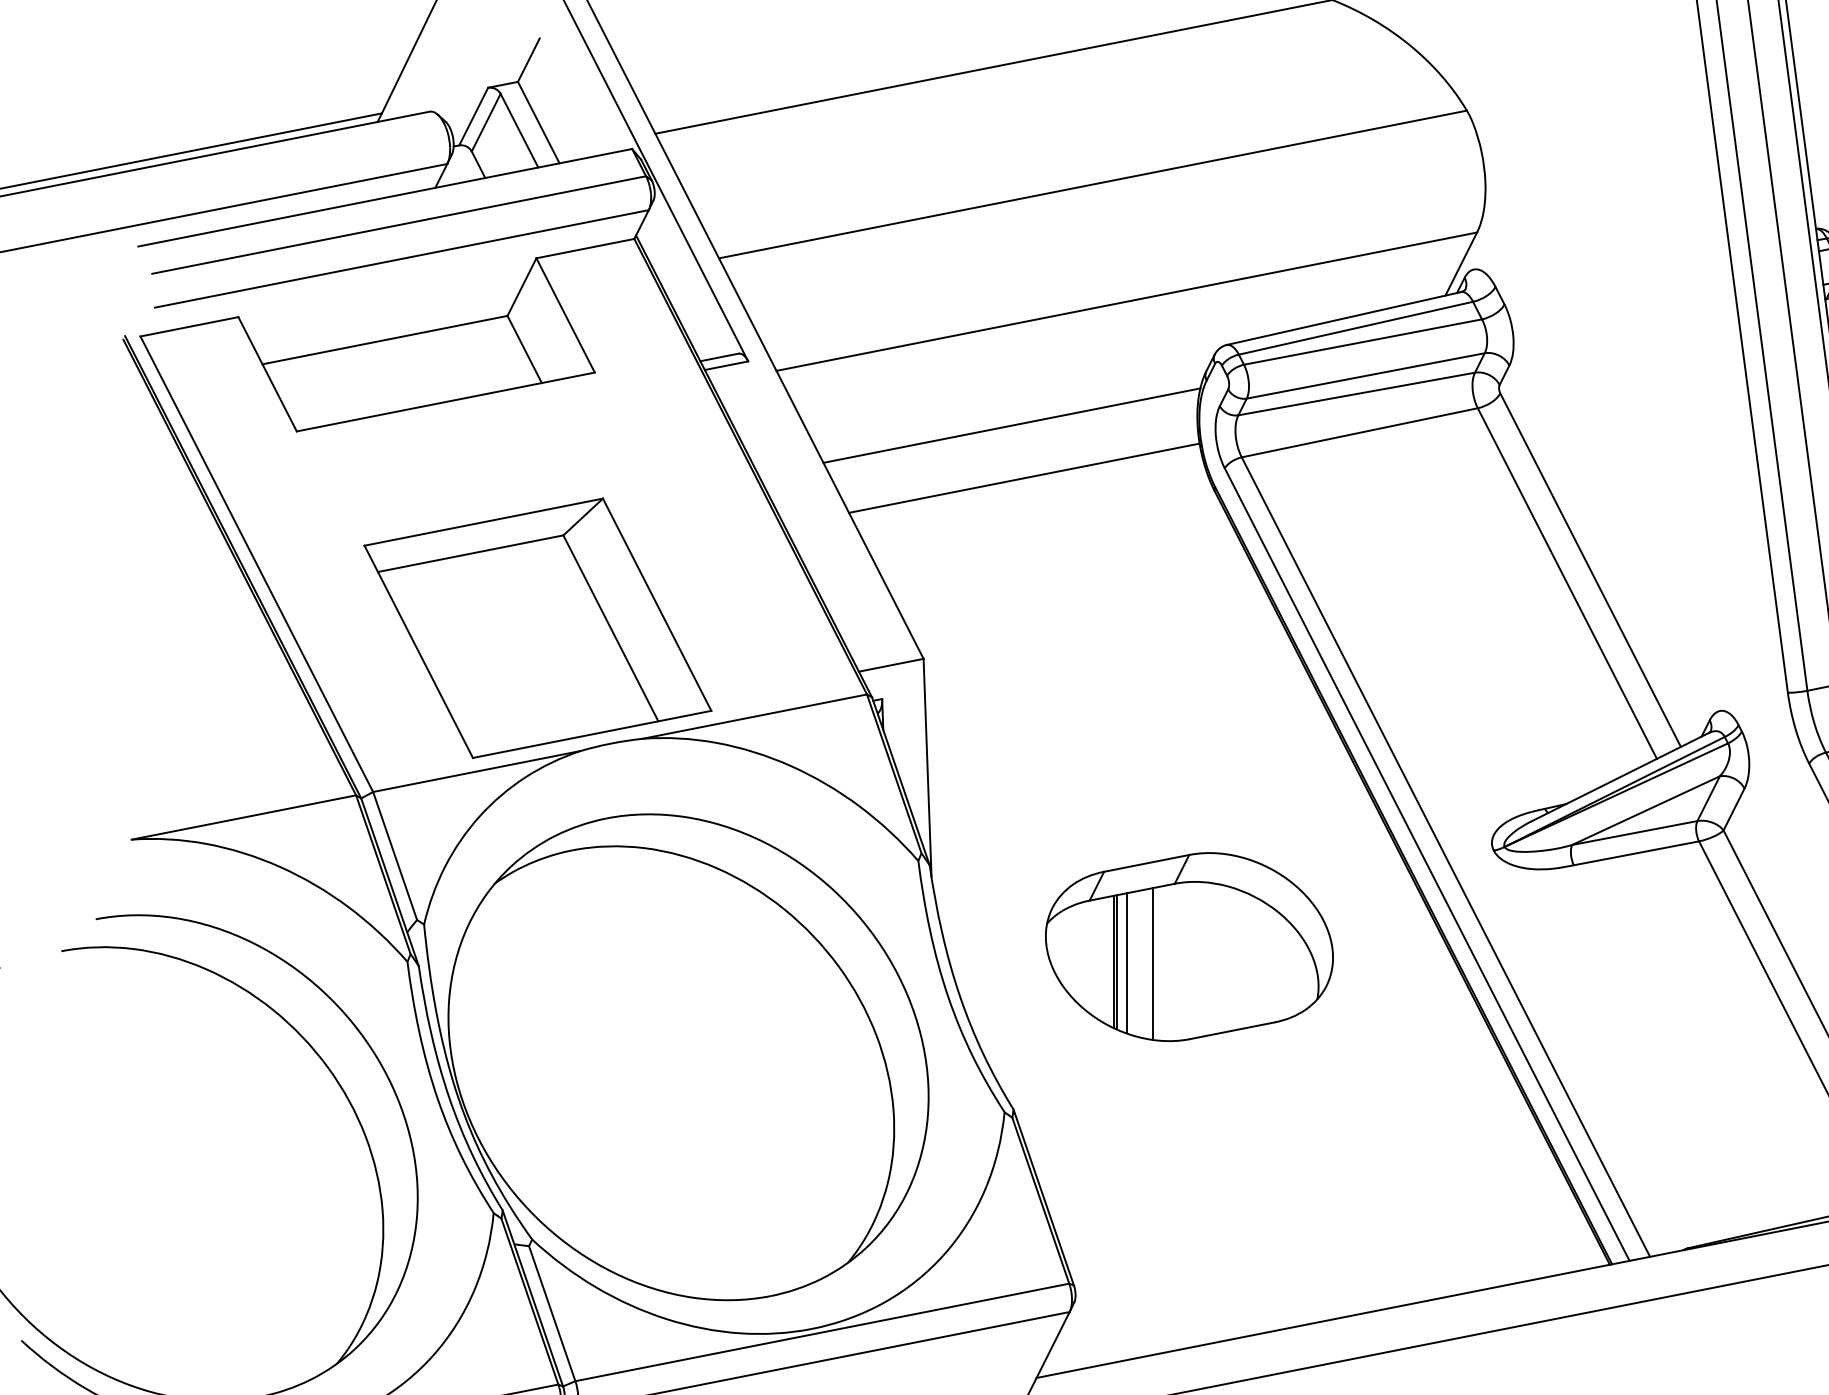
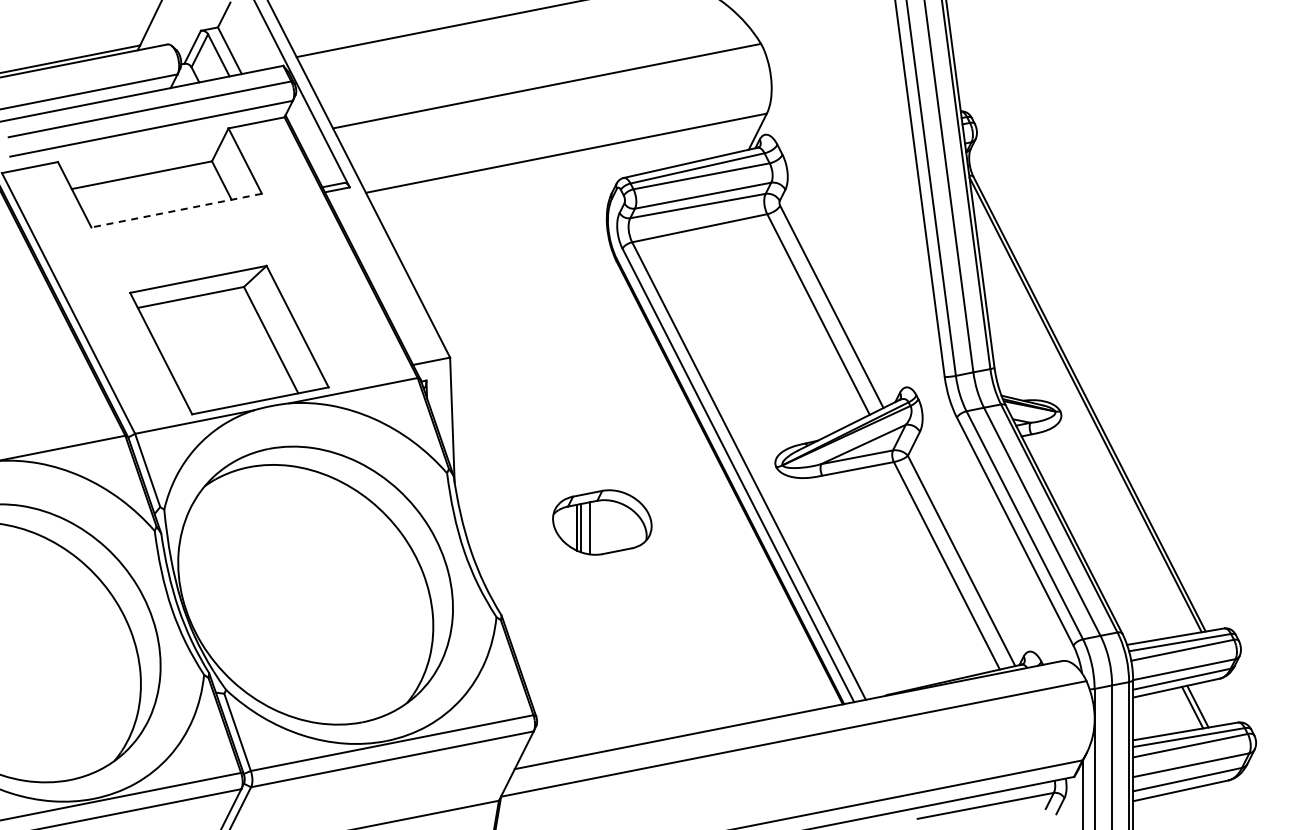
line: (445, 401) -> (176, 210), solid -> dashed
line: (1011, 424) -> (500, 223), removed
line: (1023, 478) -> (507, 254), removed
part: (1189, 946) -> (602, 522), size x0.6

